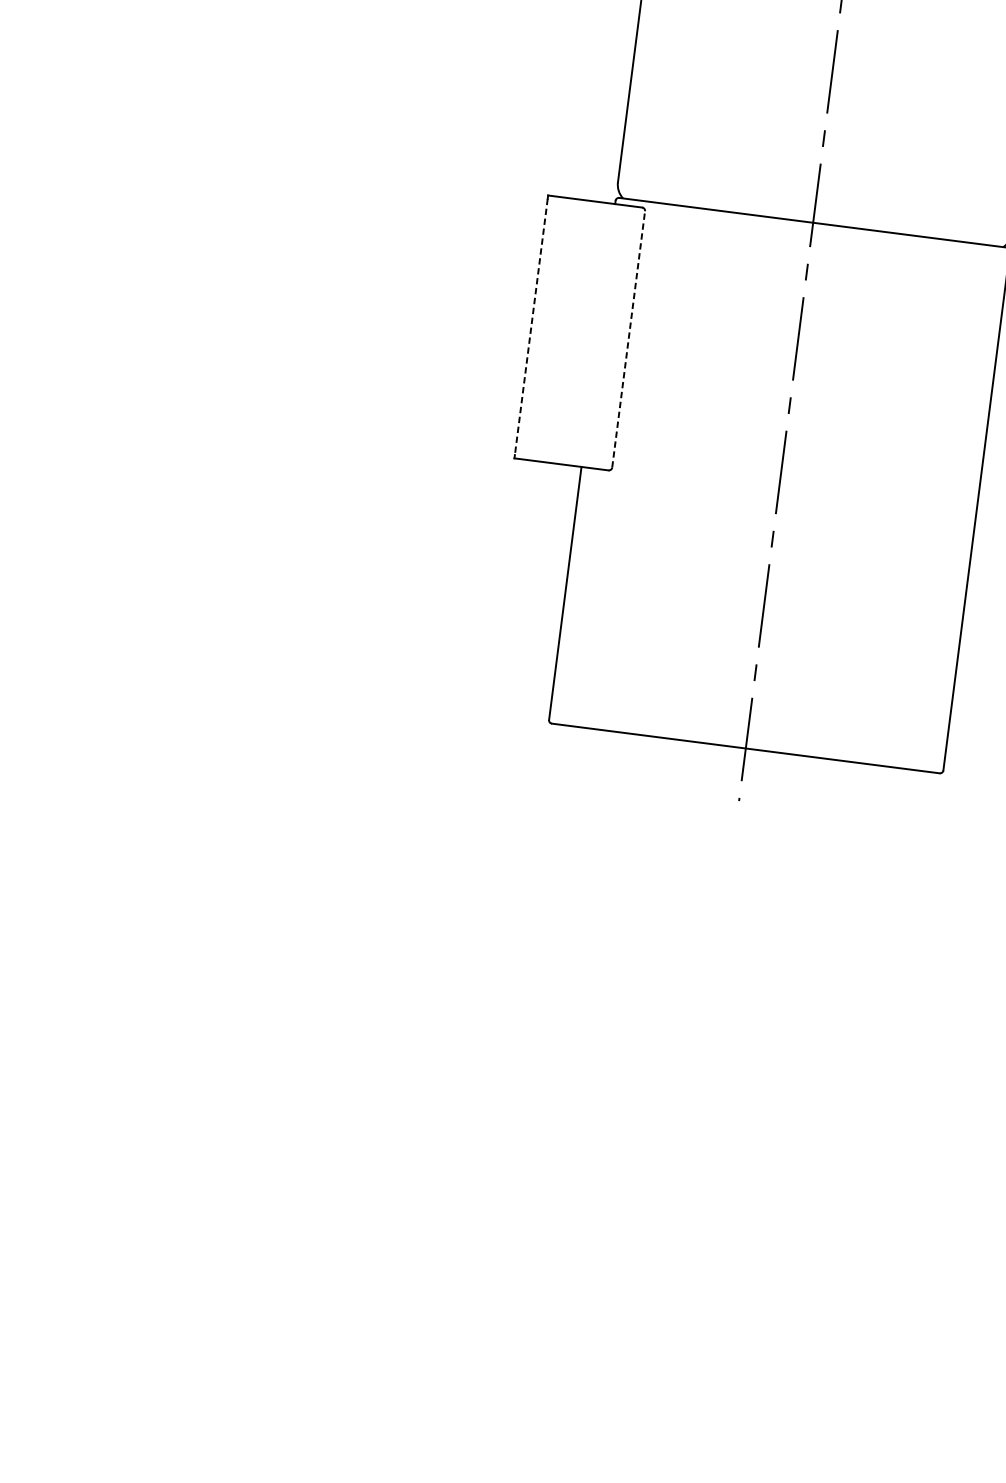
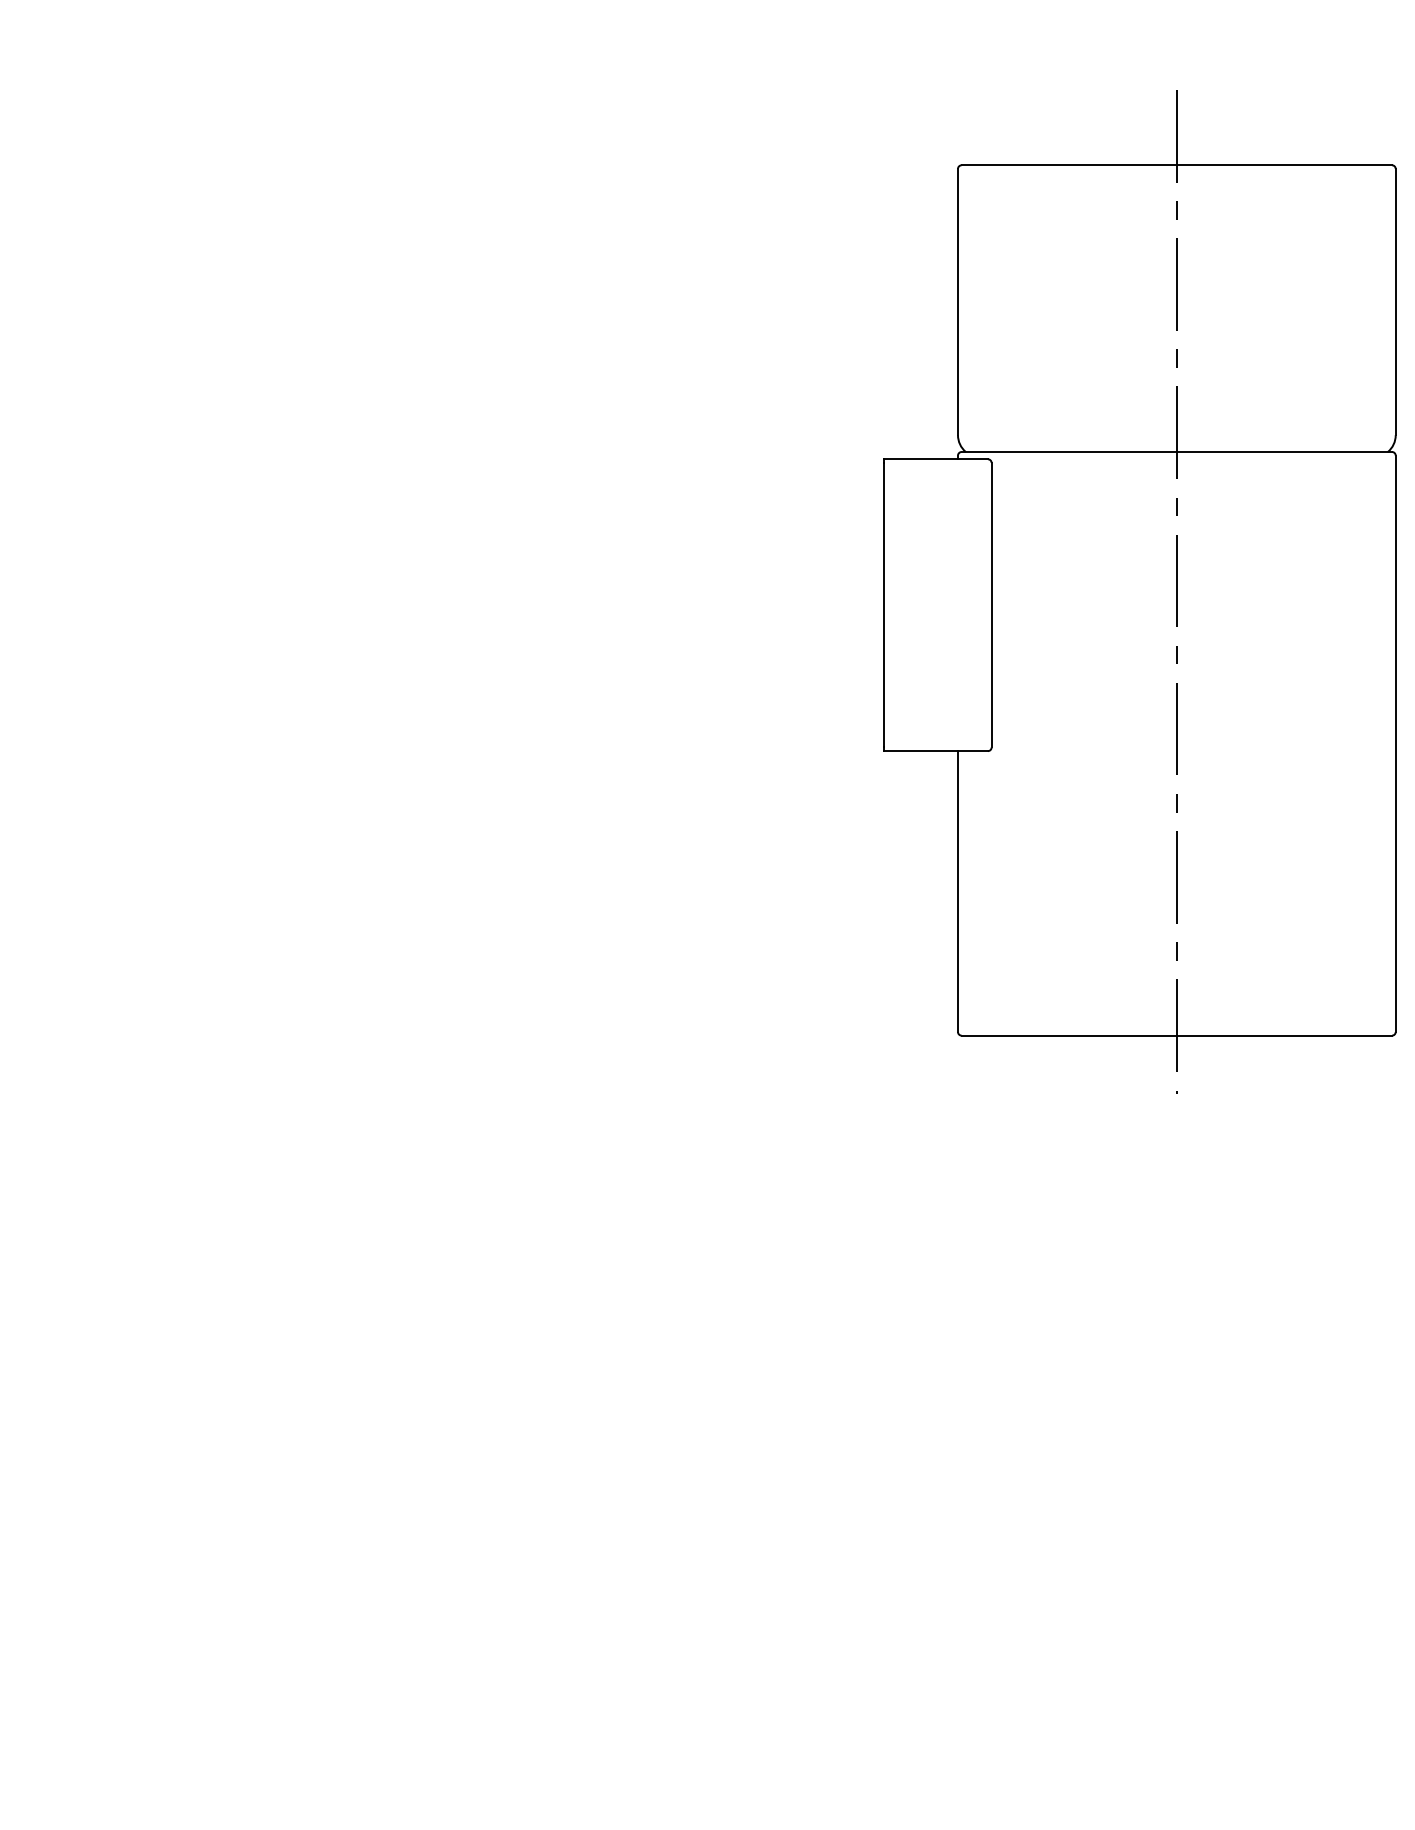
line: (531, 327) -> (883, 605), dashed -> solid
line: (628, 338) -> (991, 604), dashed -> solid

